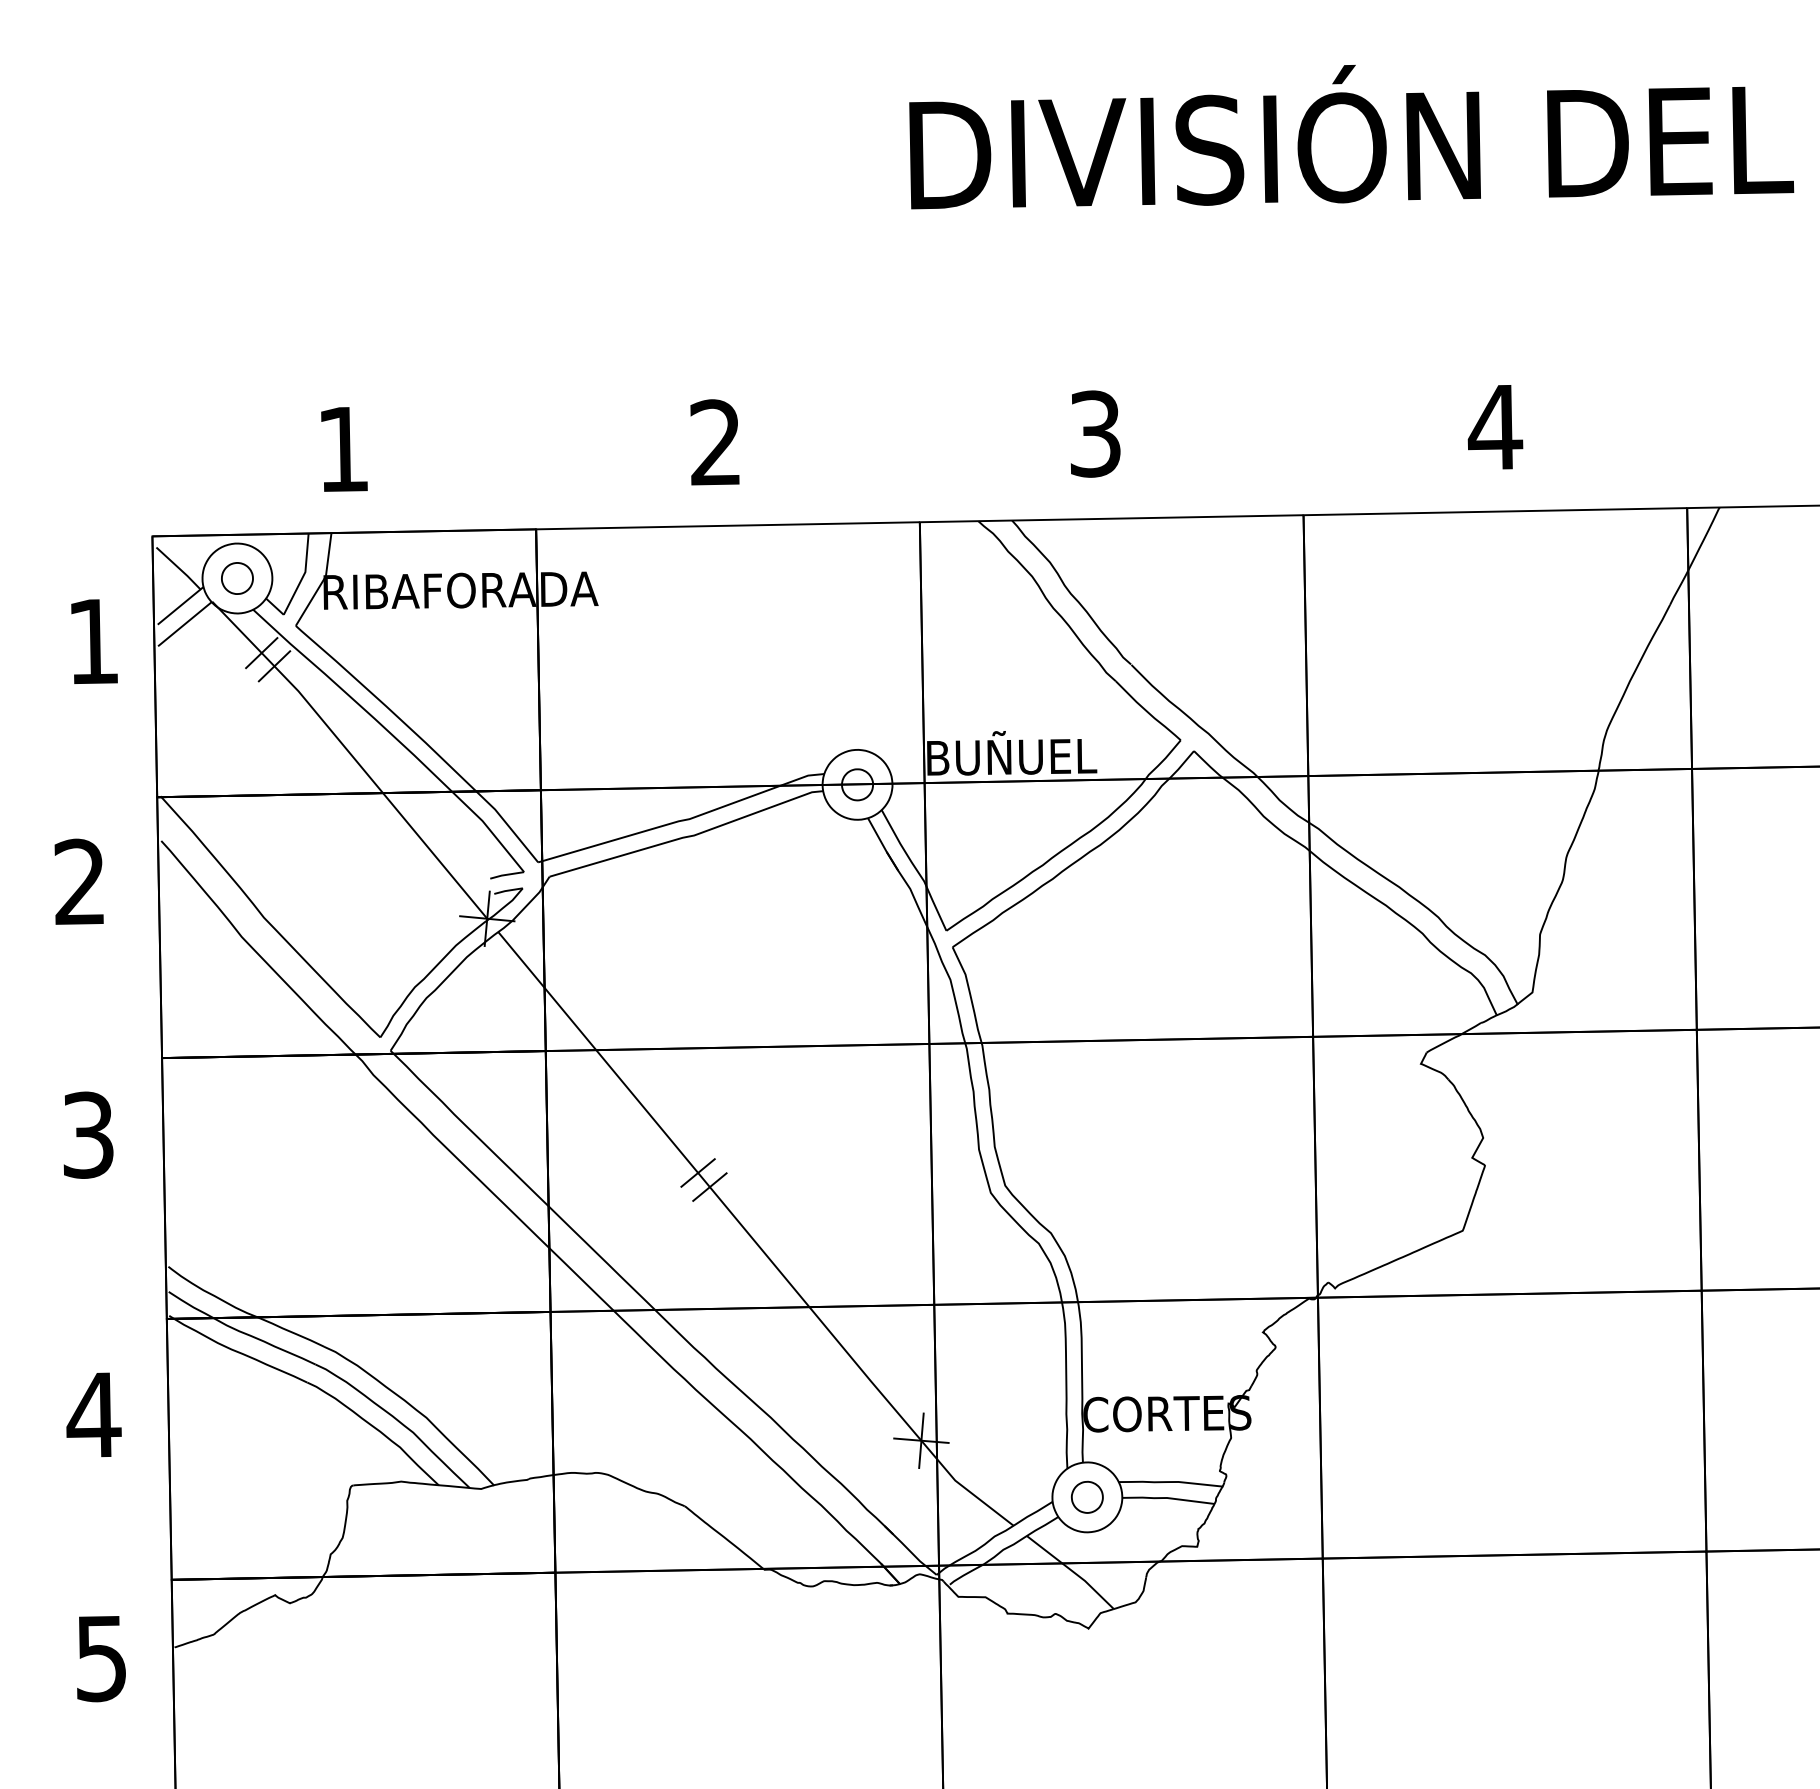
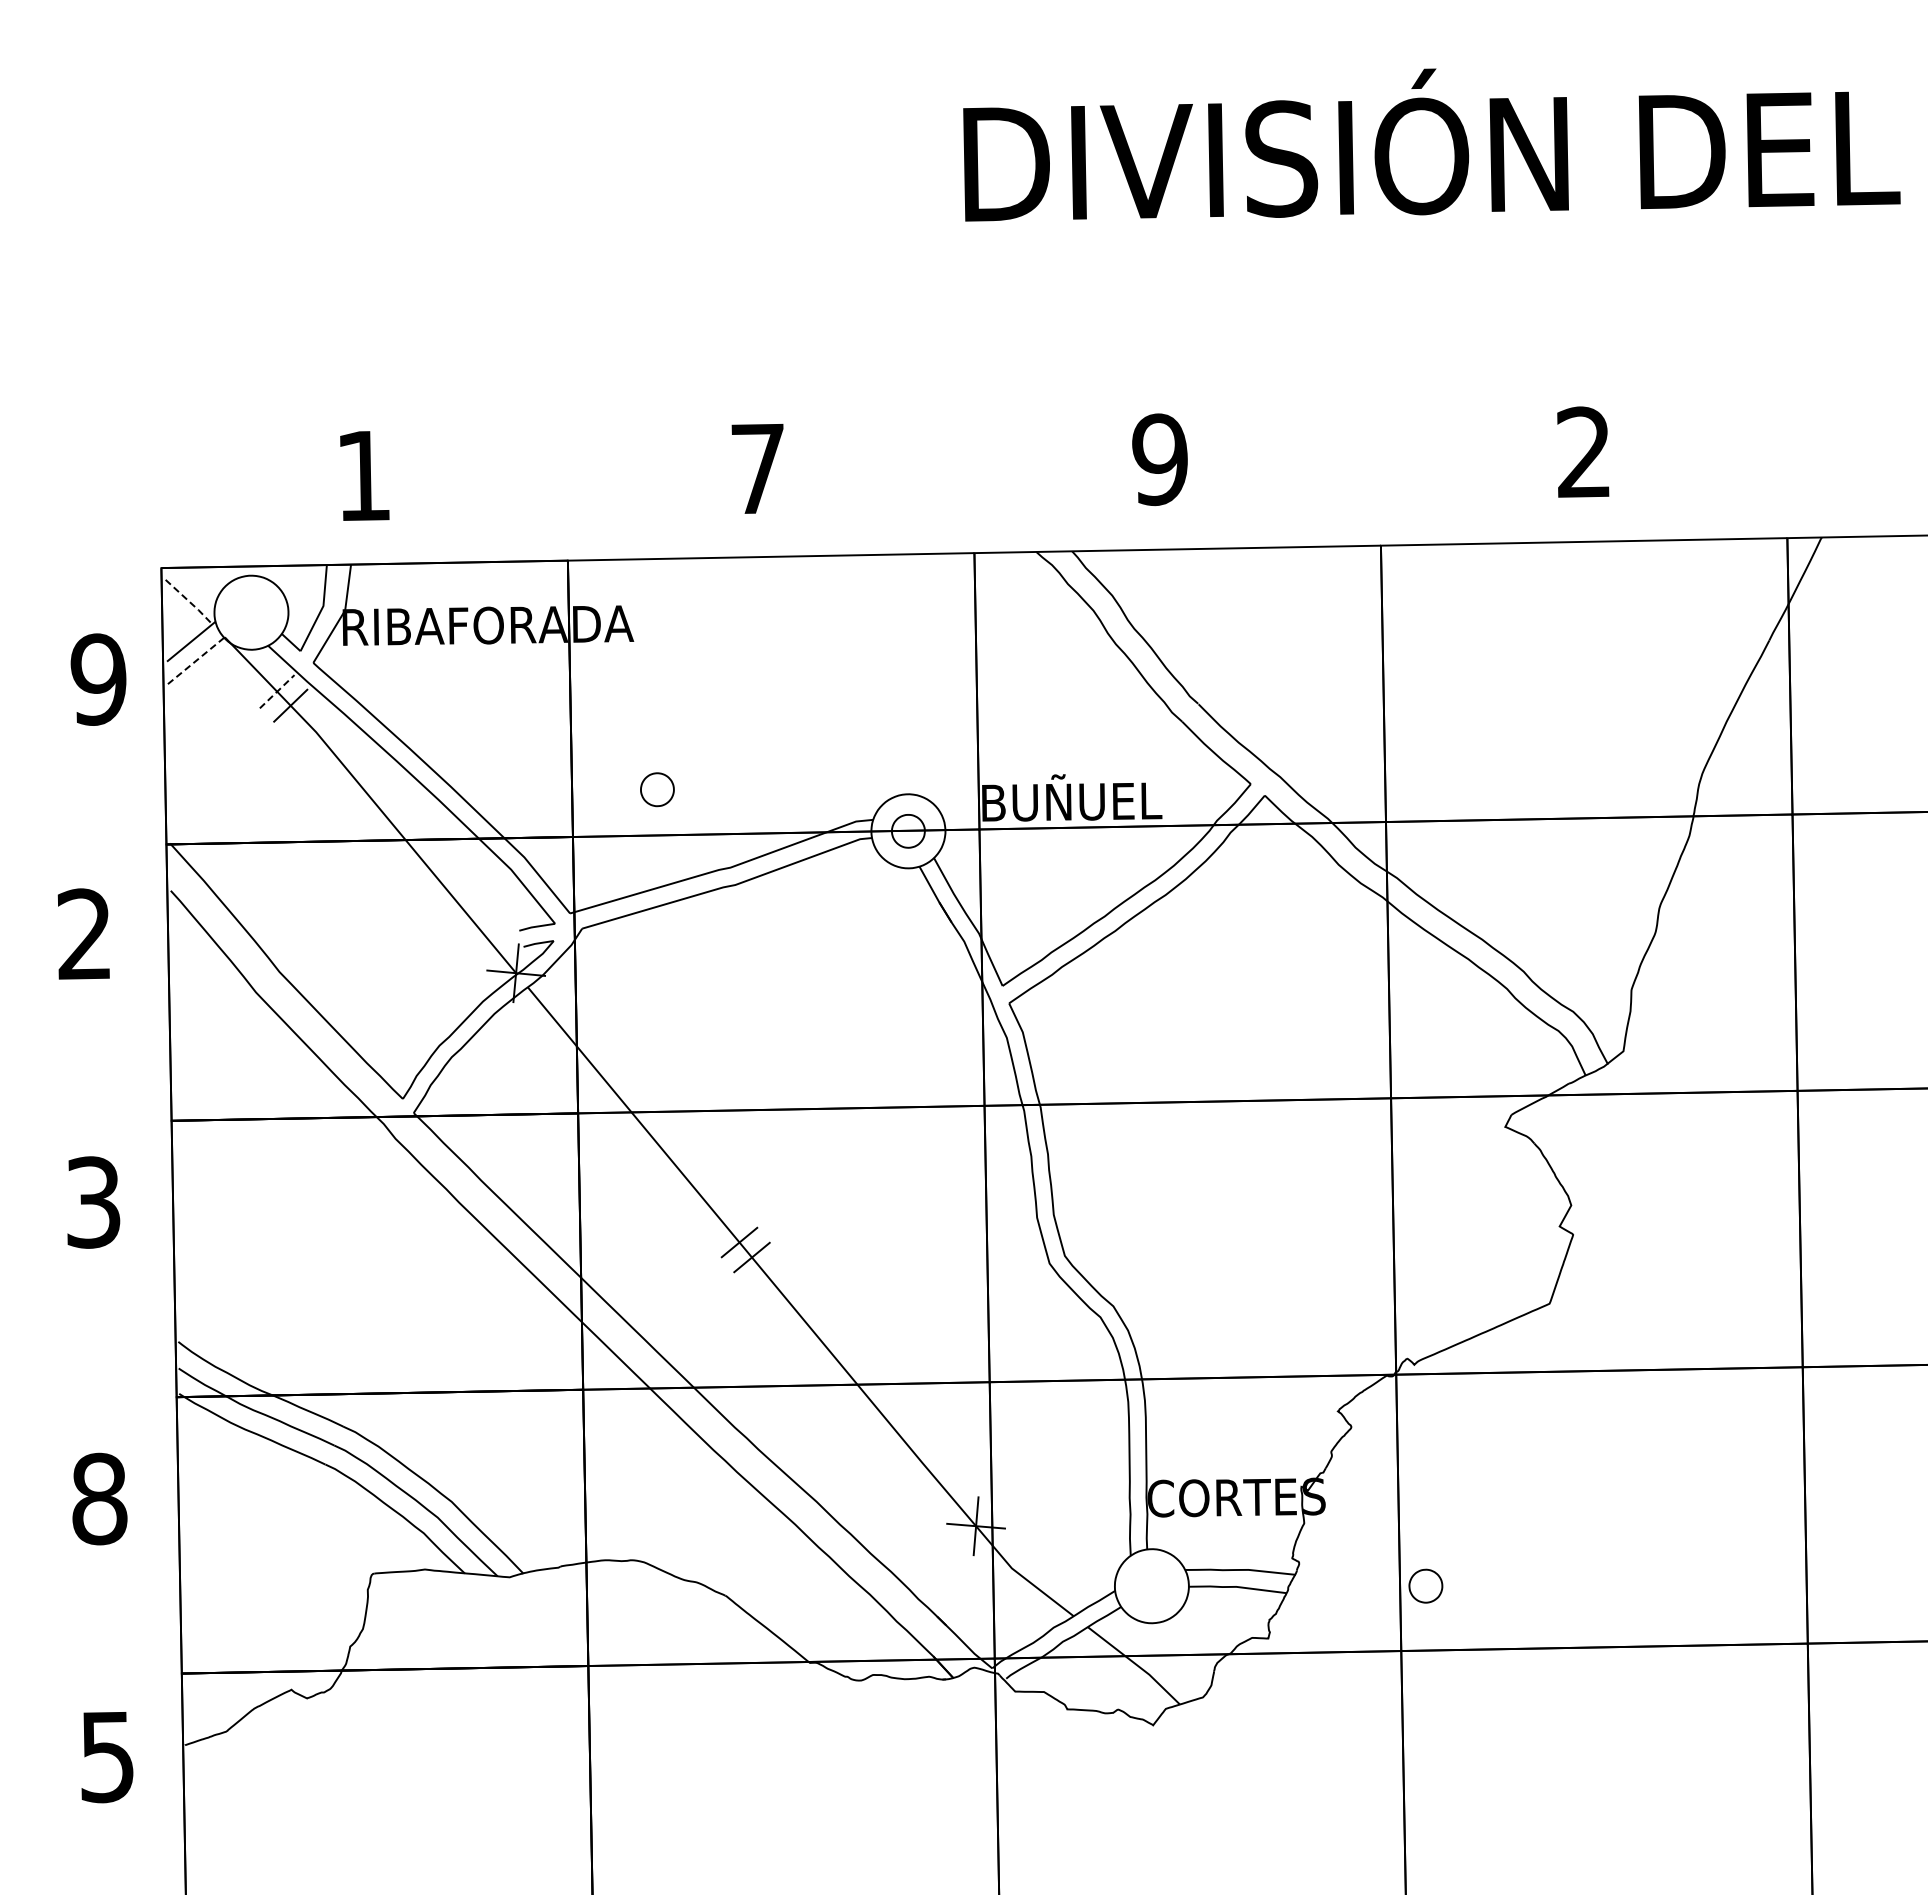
text: (1495, 426) -> (1584, 451), 4 -> 2
text: (1094, 433) -> (1159, 459), 3 -> 9
text: (715, 441) -> (757, 467), 2 -> 7
line: (178, 568) -> (189, 602), solid -> dashed
part: (237, 578) -> (657, 789), moved
line: (184, 624) -> (195, 661), solid -> dashed
text: (93, 641) -> (98, 679), 1 -> 9
line: (262, 652) -> (277, 691), solid -> dashed
text: (93, 1414) -> (99, 1498), 4 -> 8
part: (1086, 1496) -> (1425, 1585), moved

